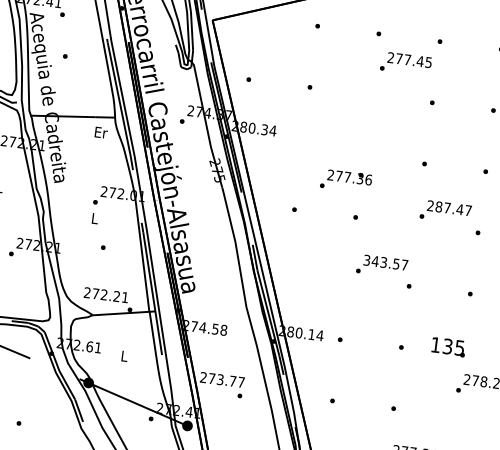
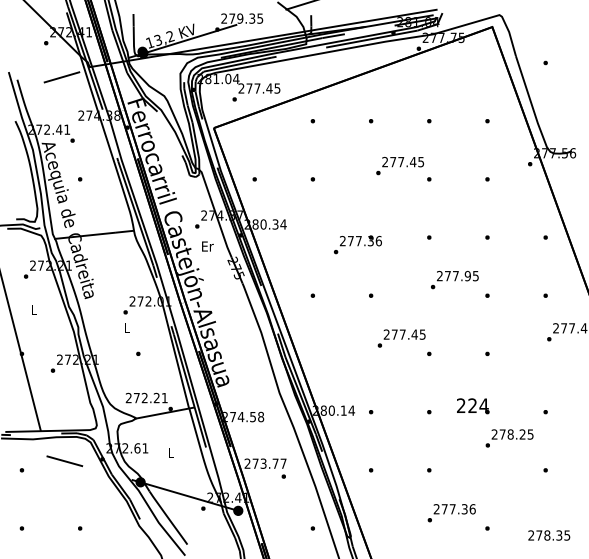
text: (405, 64) -> (399, 166), moved
text: (100, 132) -> (207, 246), moved
text: (345, 180) -> (357, 244), moved
text: (453, 208) -> (461, 275), 287.47 -> 277.95
text: (385, 262) -> (404, 334), 343.57 -> 277.45
text: (447, 346) -> (472, 405), 135 -> 224

